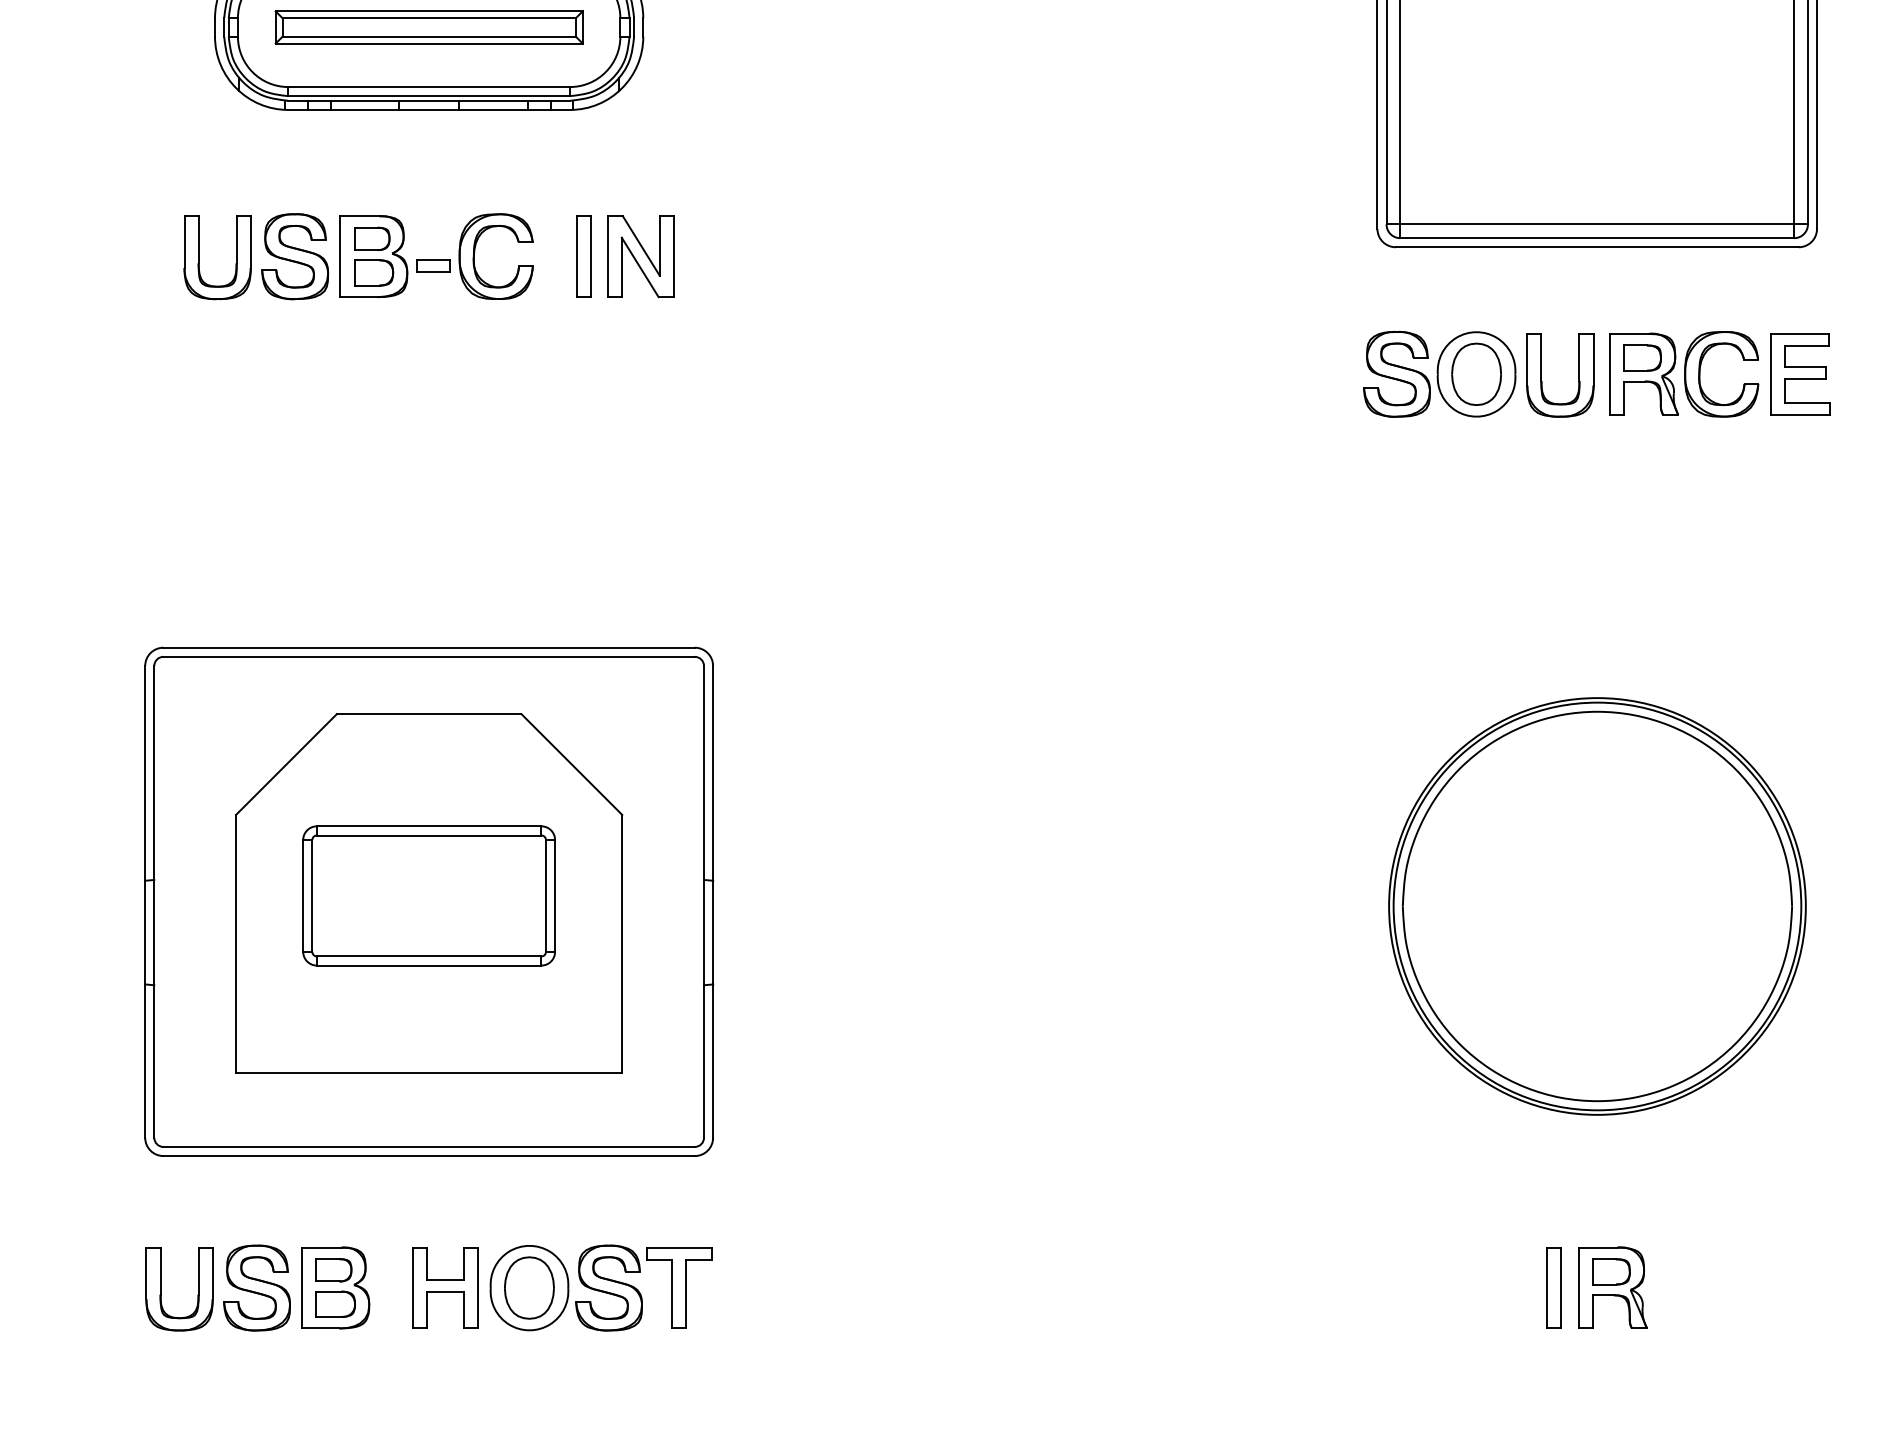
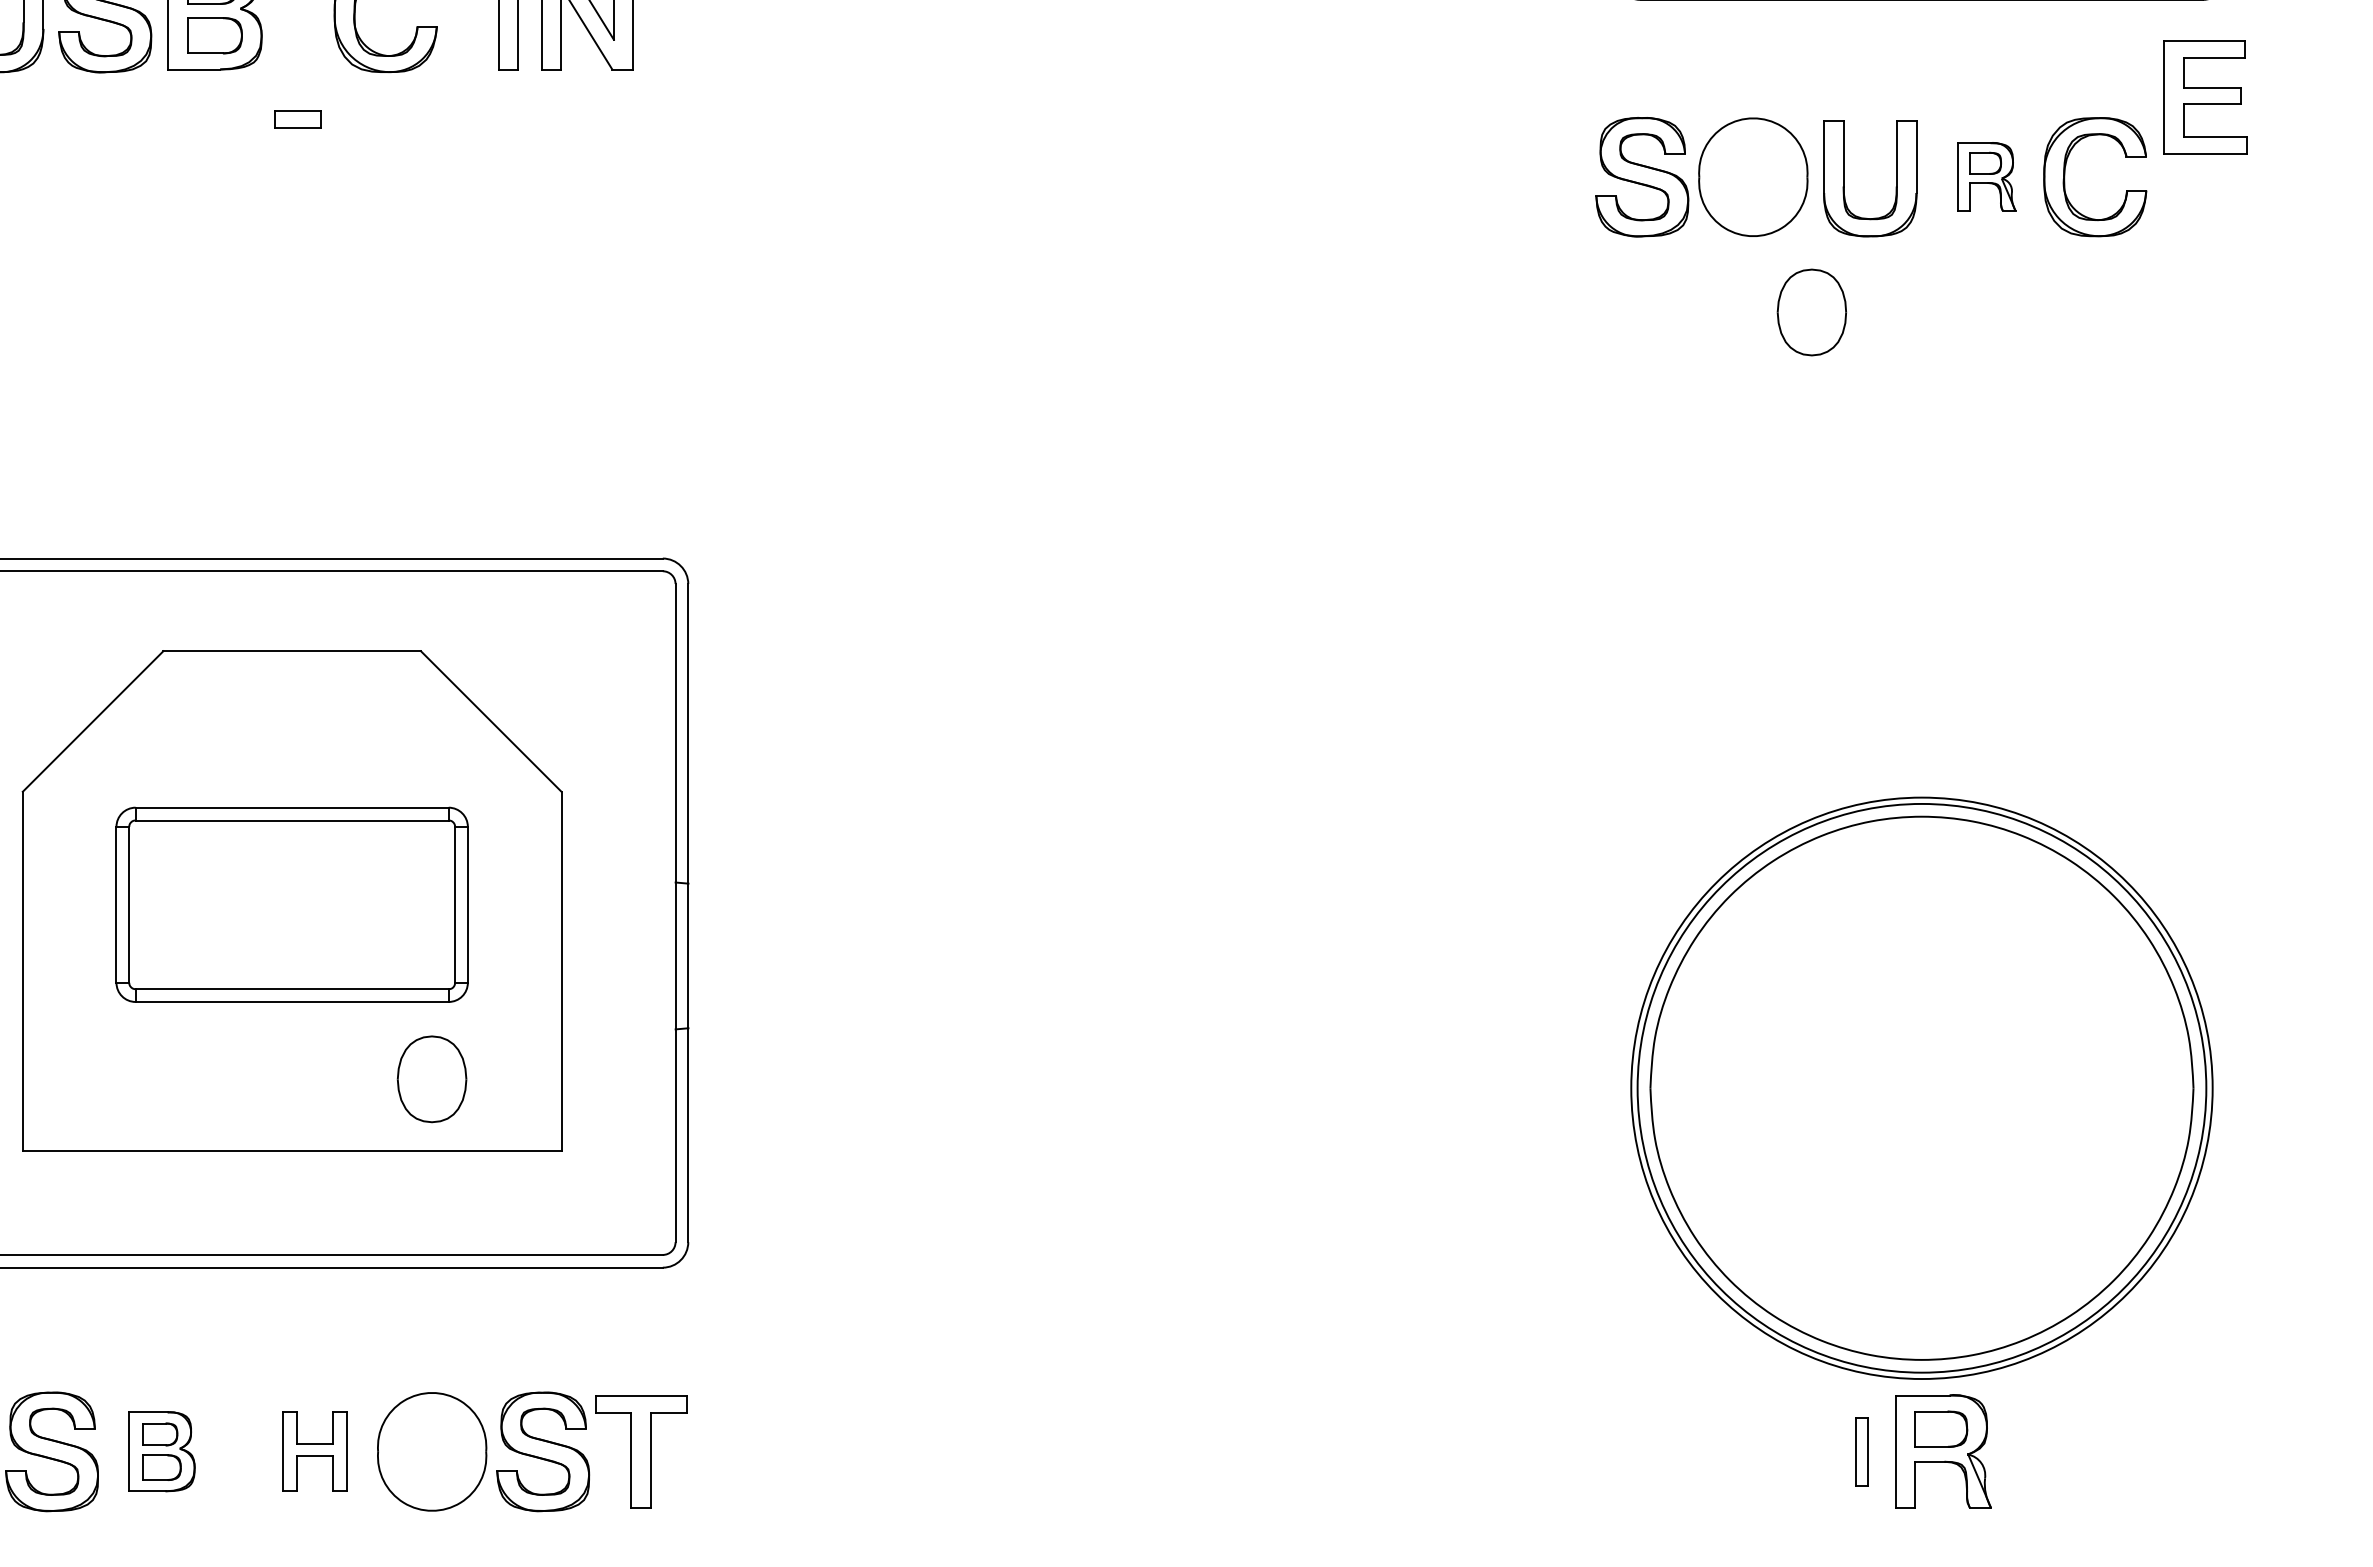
part: (433, 265) -> (298, 118), moved
part: (1476, 373) -> (1811, 311), moved
part: (1643, 373) -> (1986, 176), size x0.6
part: (1800, 374) -> (2205, 97), moved
part: (1597, 906) -> (1922, 1088), moved
part: (335, 1287) -> (161, 1451), size x0.7
part: (445, 1287) -> (314, 1451), size x0.7
part: (529, 1287) -> (432, 1078), moved
part: (1553, 1287) -> (1860, 1451), size x0.6

